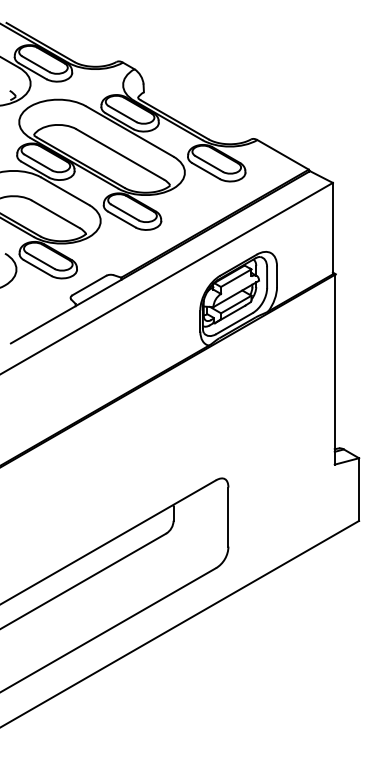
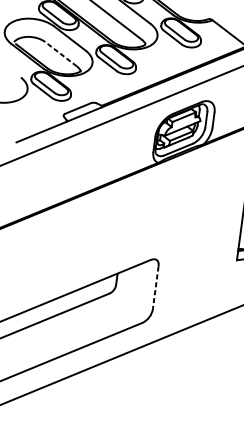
line: (55, 214) -> (60, 54), solid -> dashed
line: (228, 517) -> (155, 287), solid -> dashed

